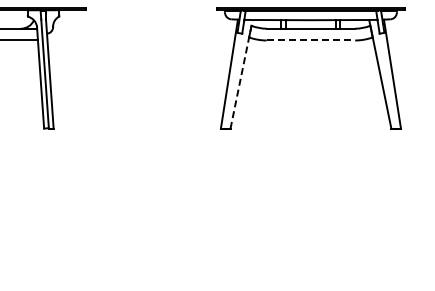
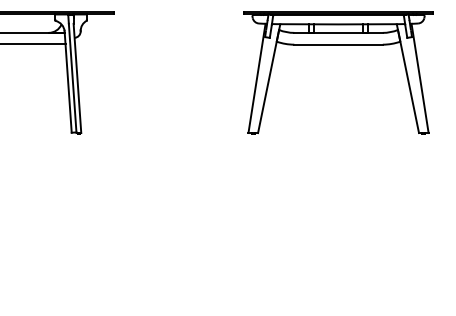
line: (311, 40) -> (339, 44), dashed -> solid
line: (241, 74) -> (269, 78), dashed -> solid

